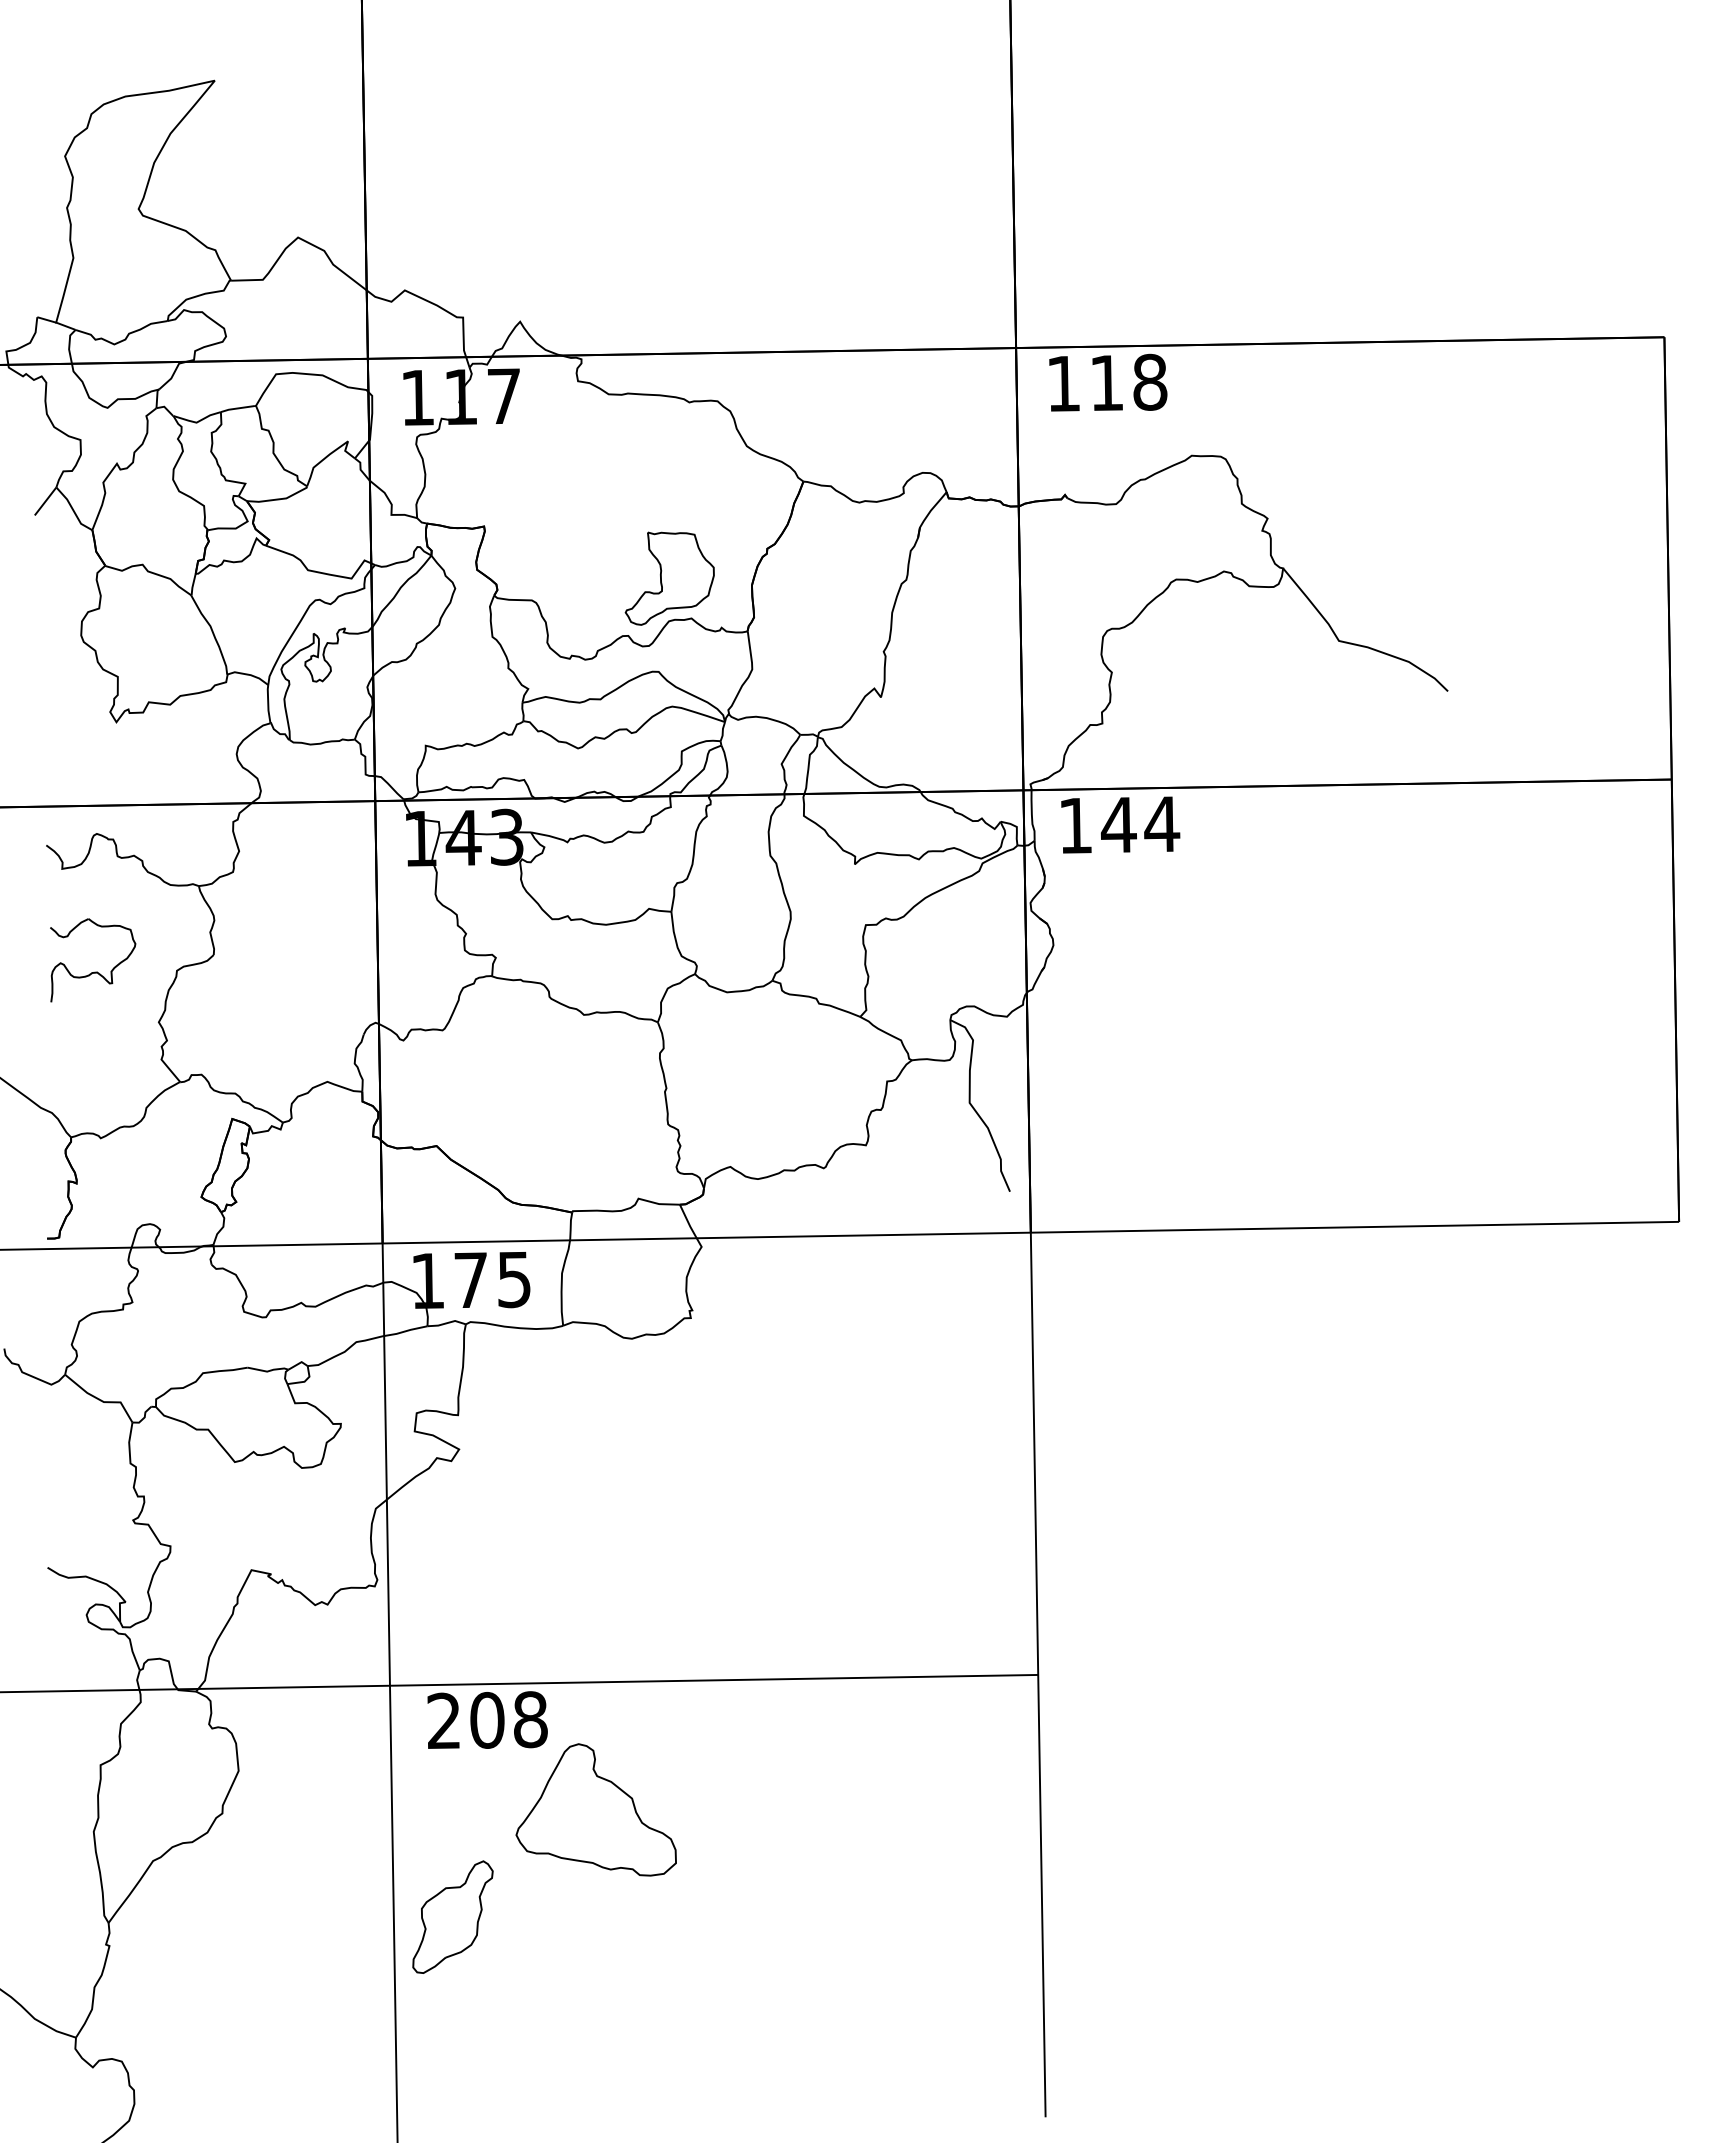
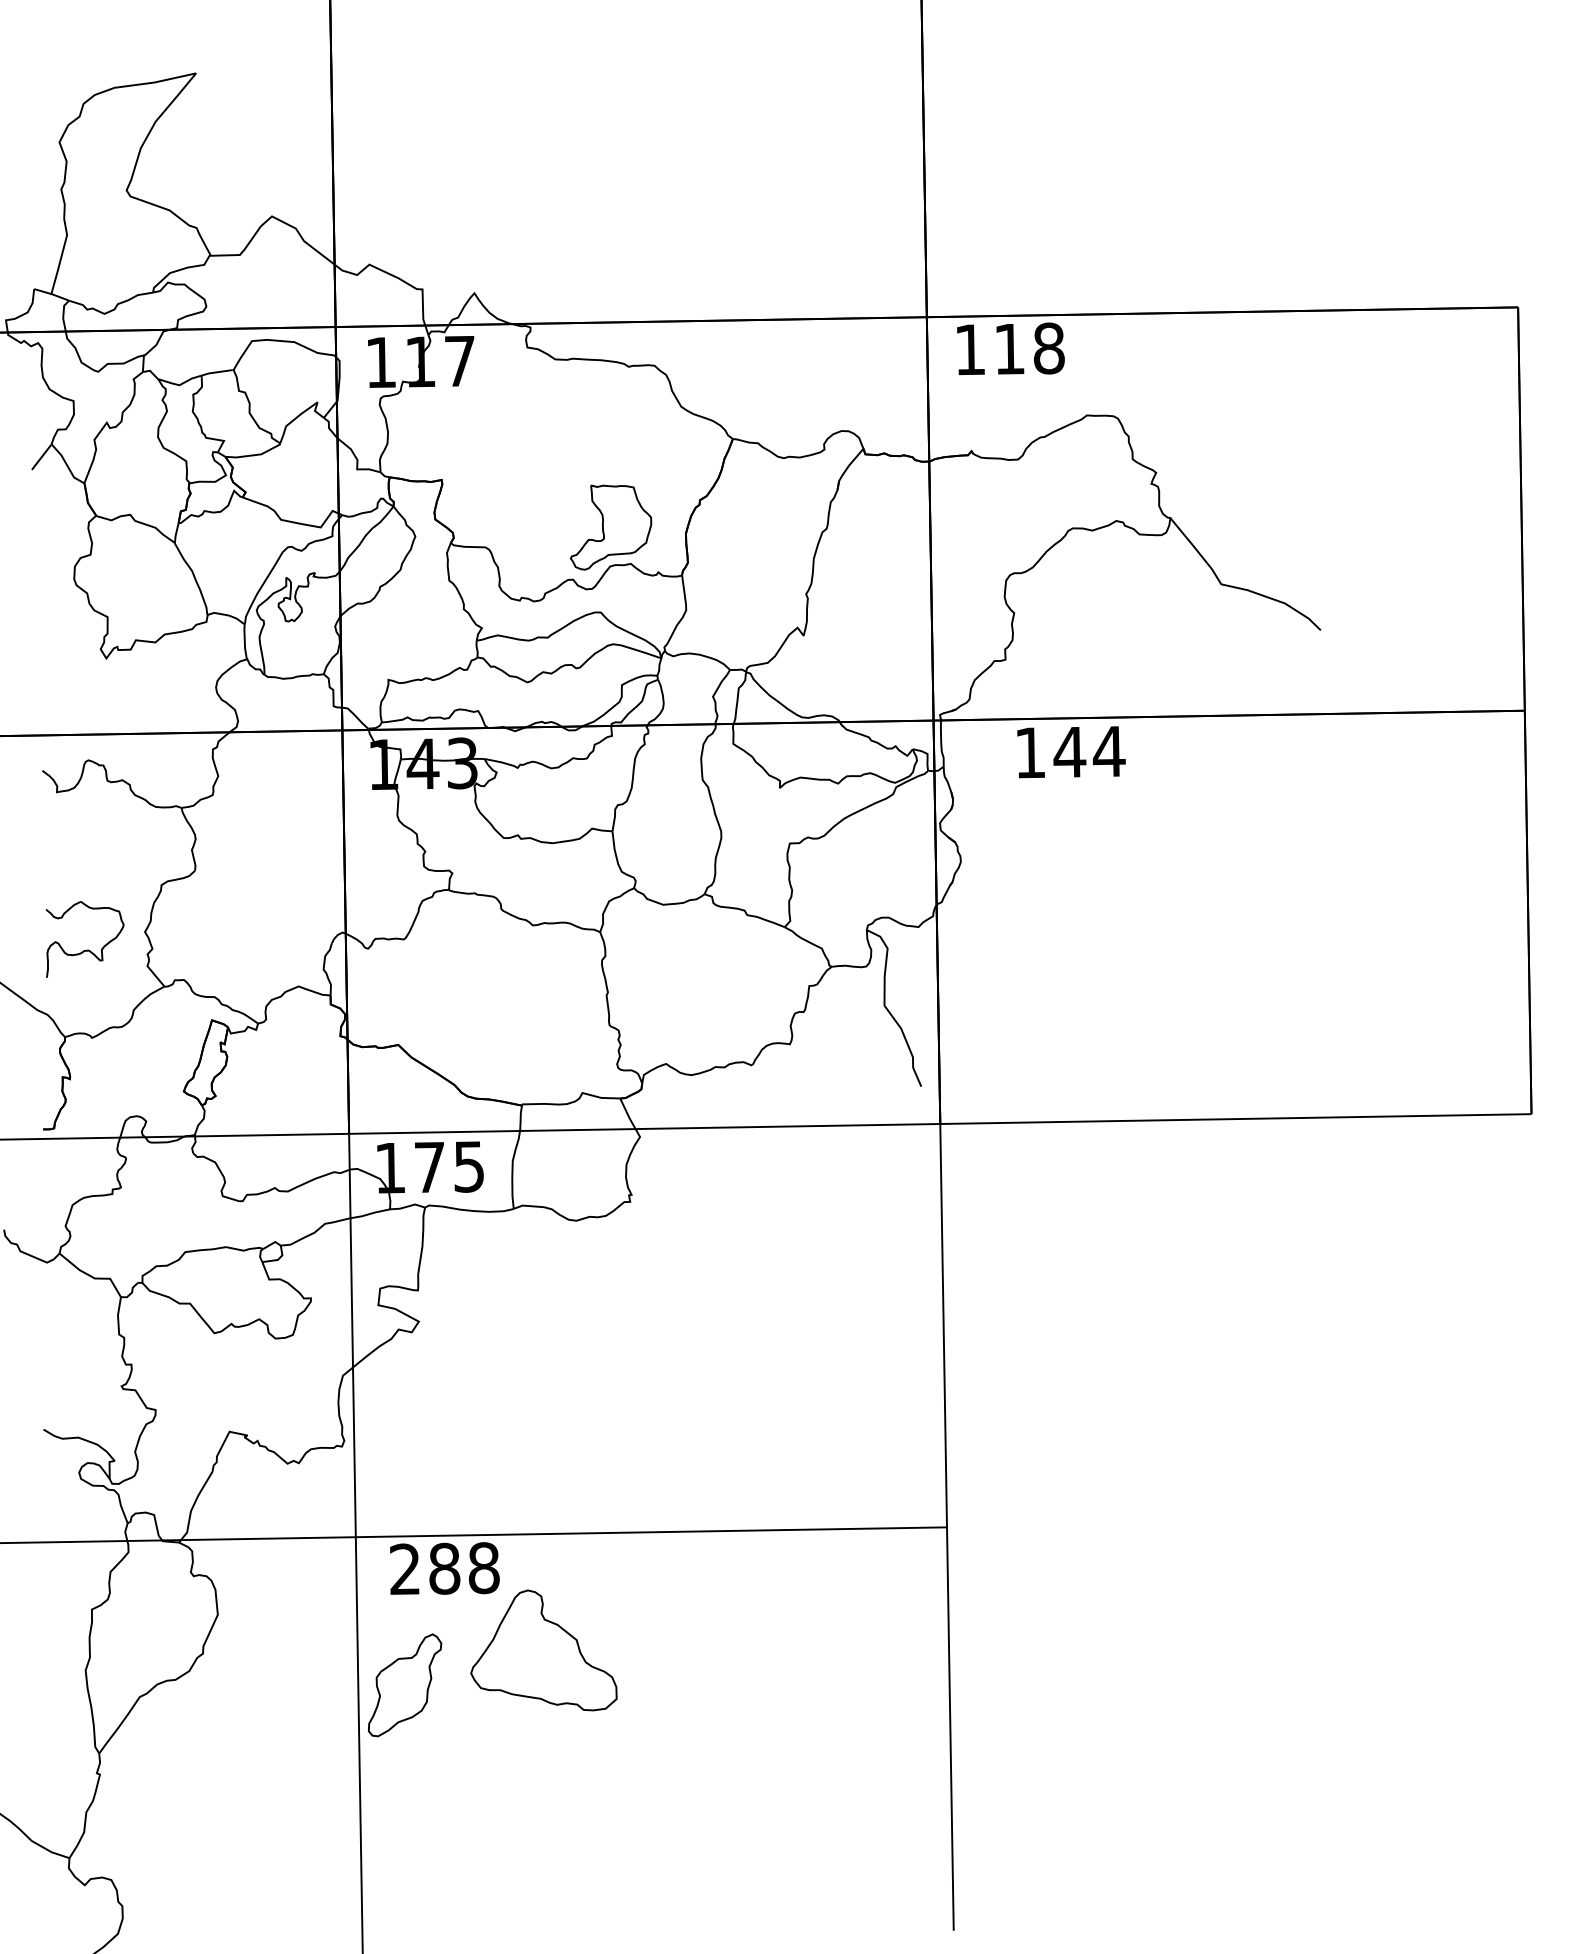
text: (1120, 824) -> (1071, 751), moved
part: (94, 971) -> (86, 949), moved
text: (487, 1720) -> (444, 1568), 208 -> 288
part: (452, 1916) -> (404, 1684), moved

